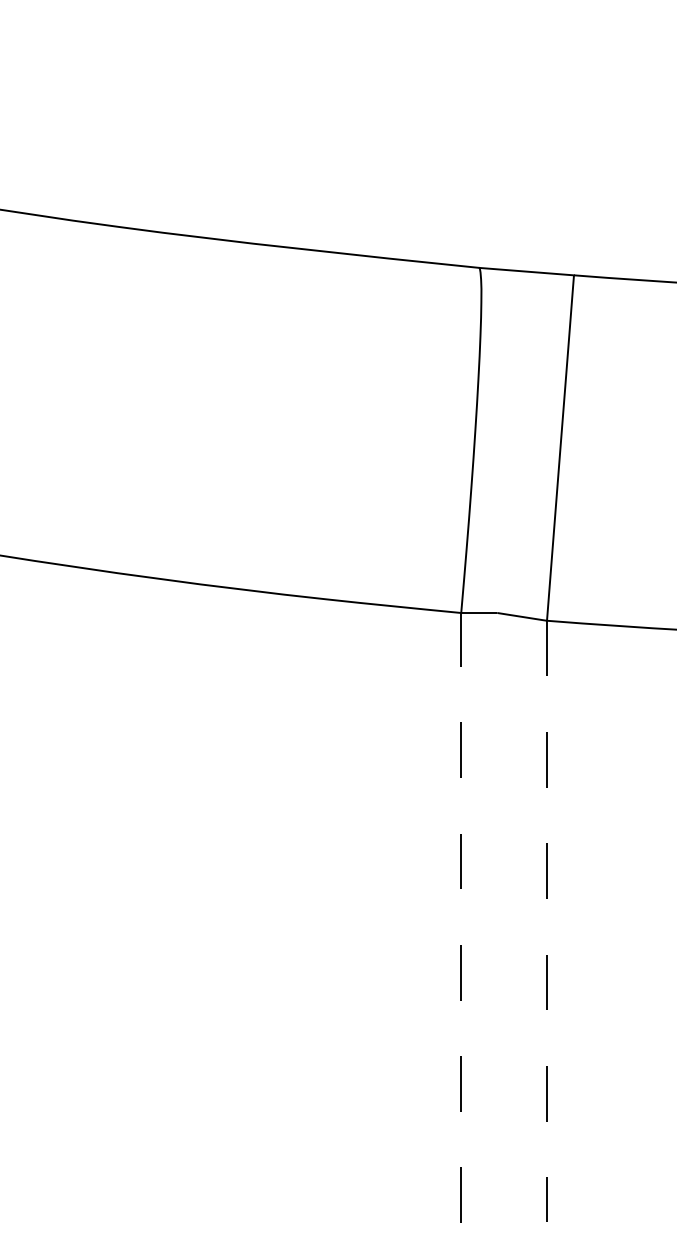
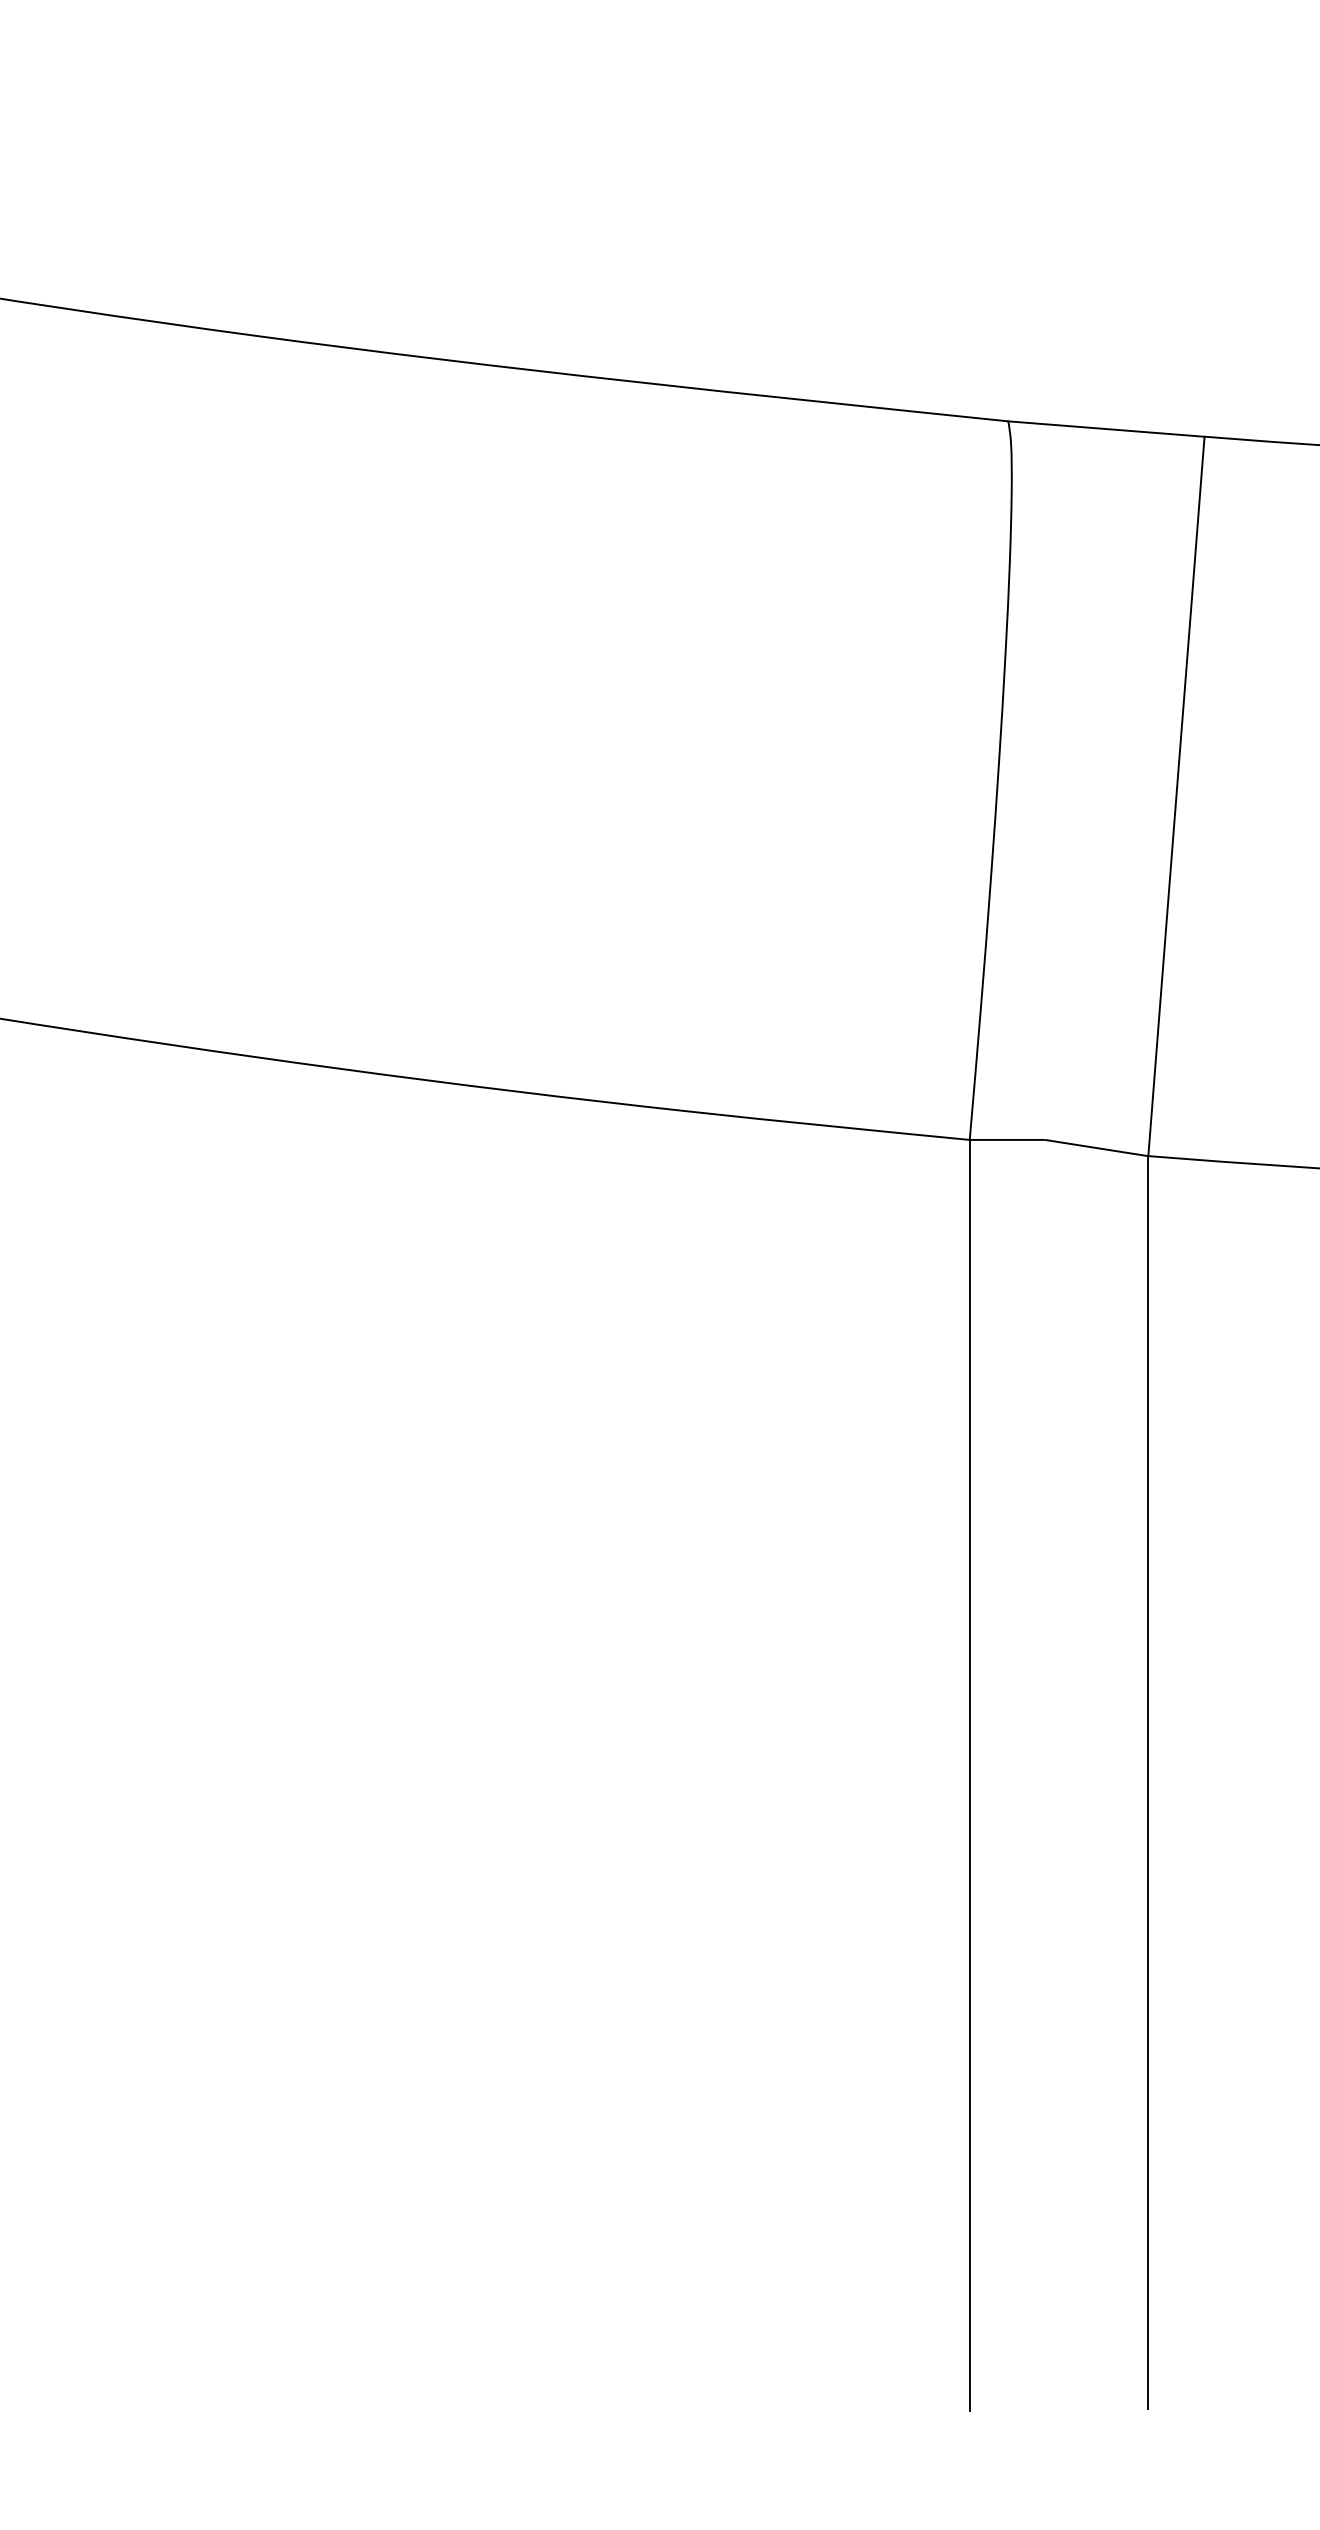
line: (461, 917) -> (970, 1774), dashed -> solid
line: (547, 921) -> (1149, 1782), dashed -> solid

